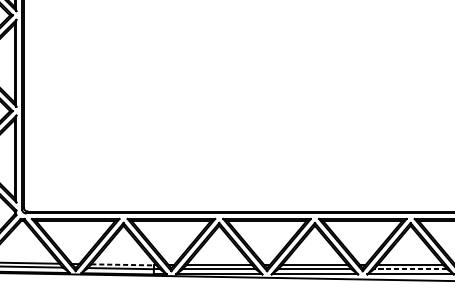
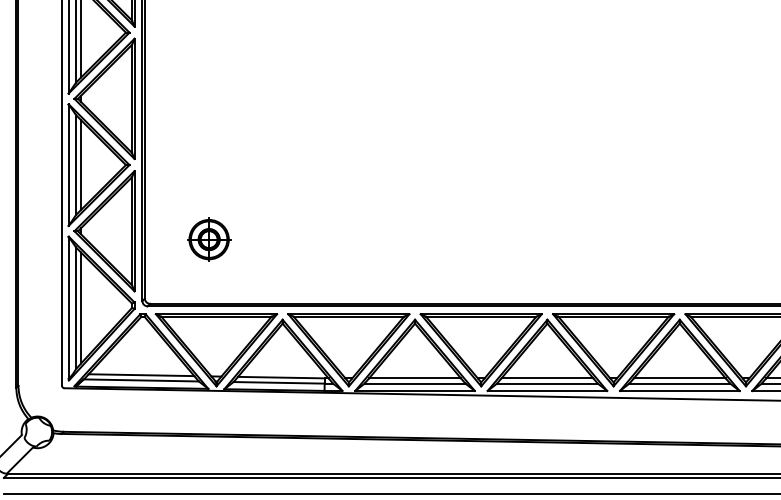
part: (70, 165) -> (209, 239), added
line: (122, 264) -> (281, 377), dashed -> solid
line: (410, 269) -> (679, 383), dashed -> solid

